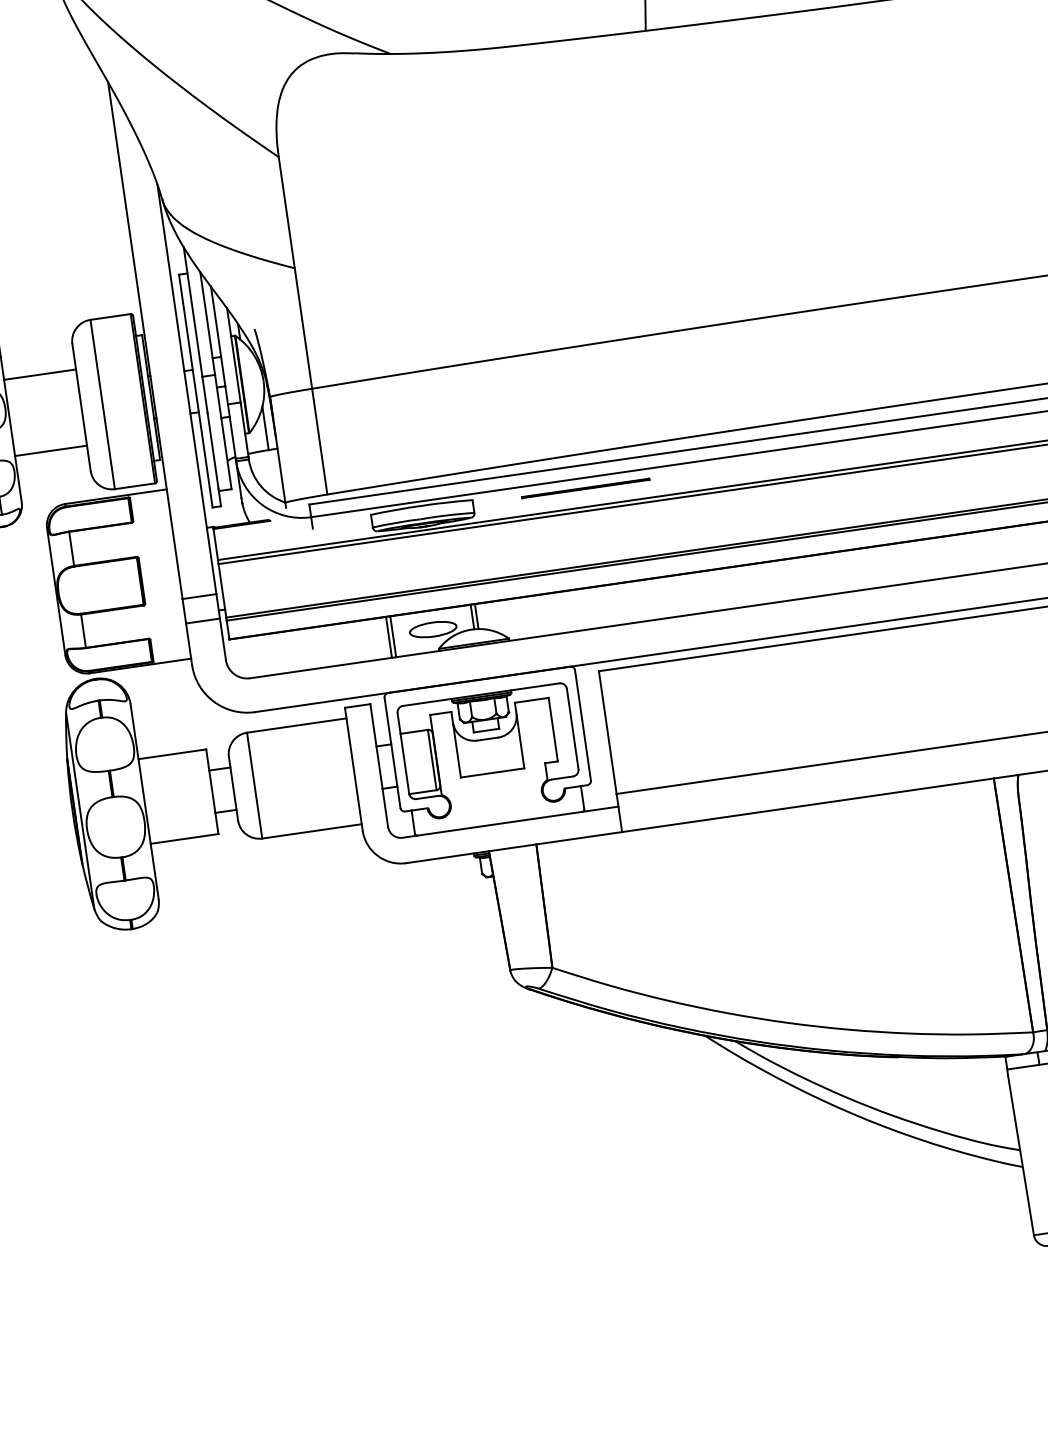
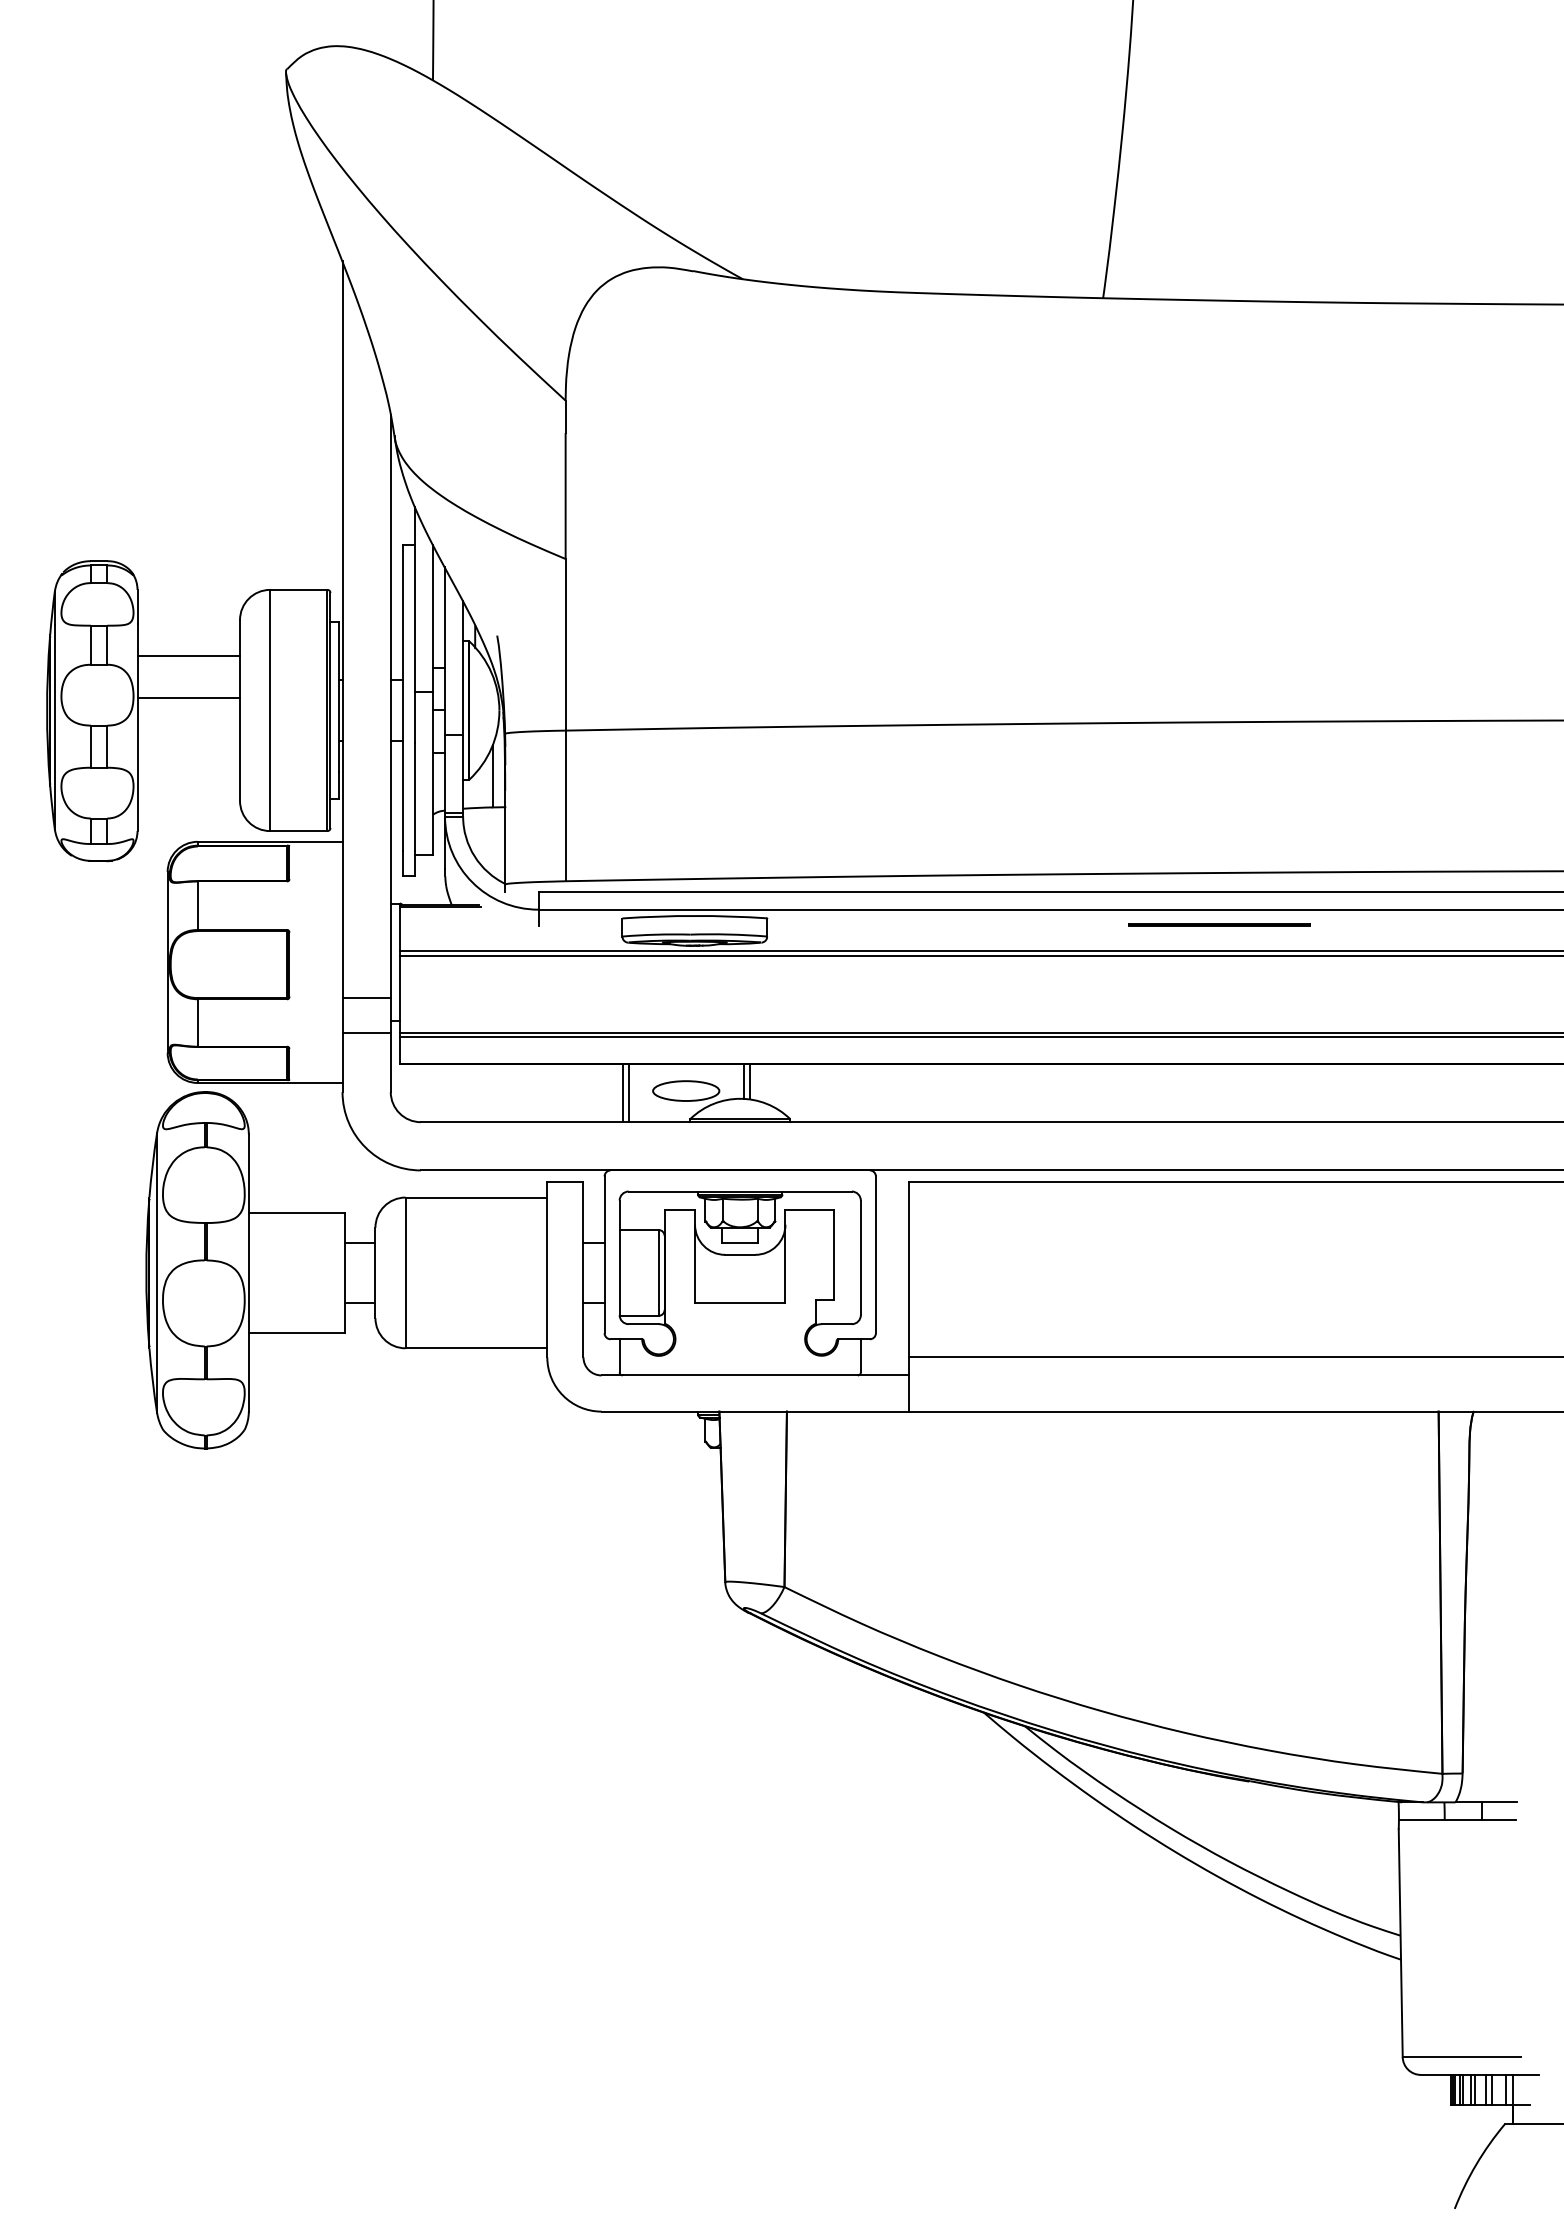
line: (50, 450) -> (188, 697), moved
line: (585, 488) -> (1219, 924), moved

